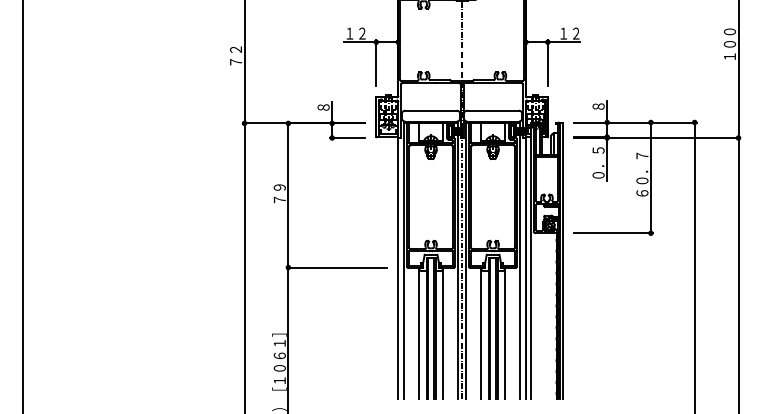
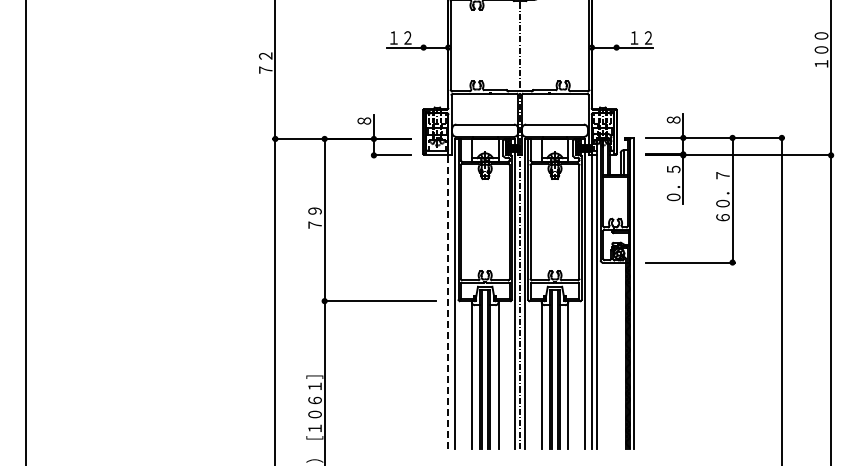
line: (376, 62) -> (423, 70), removed
line: (547, 62) -> (616, 70), removed
line: (398, 250) -> (448, 281), solid -> dashed

